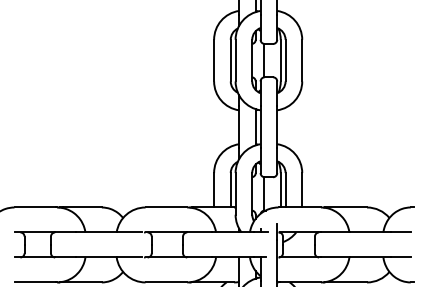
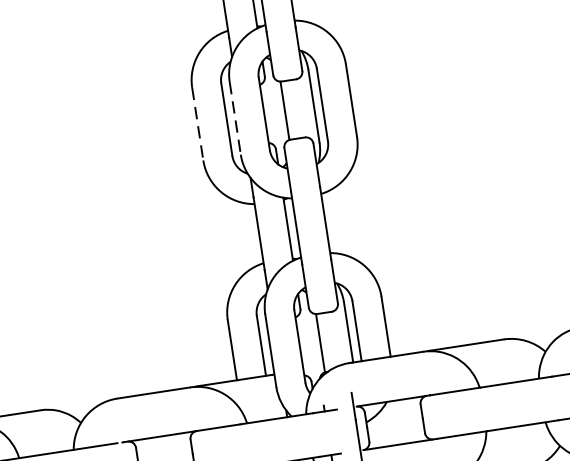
line: (214, 60) -> (198, 123), solid -> dashed
line: (235, 60) -> (235, 118), solid -> dashed

